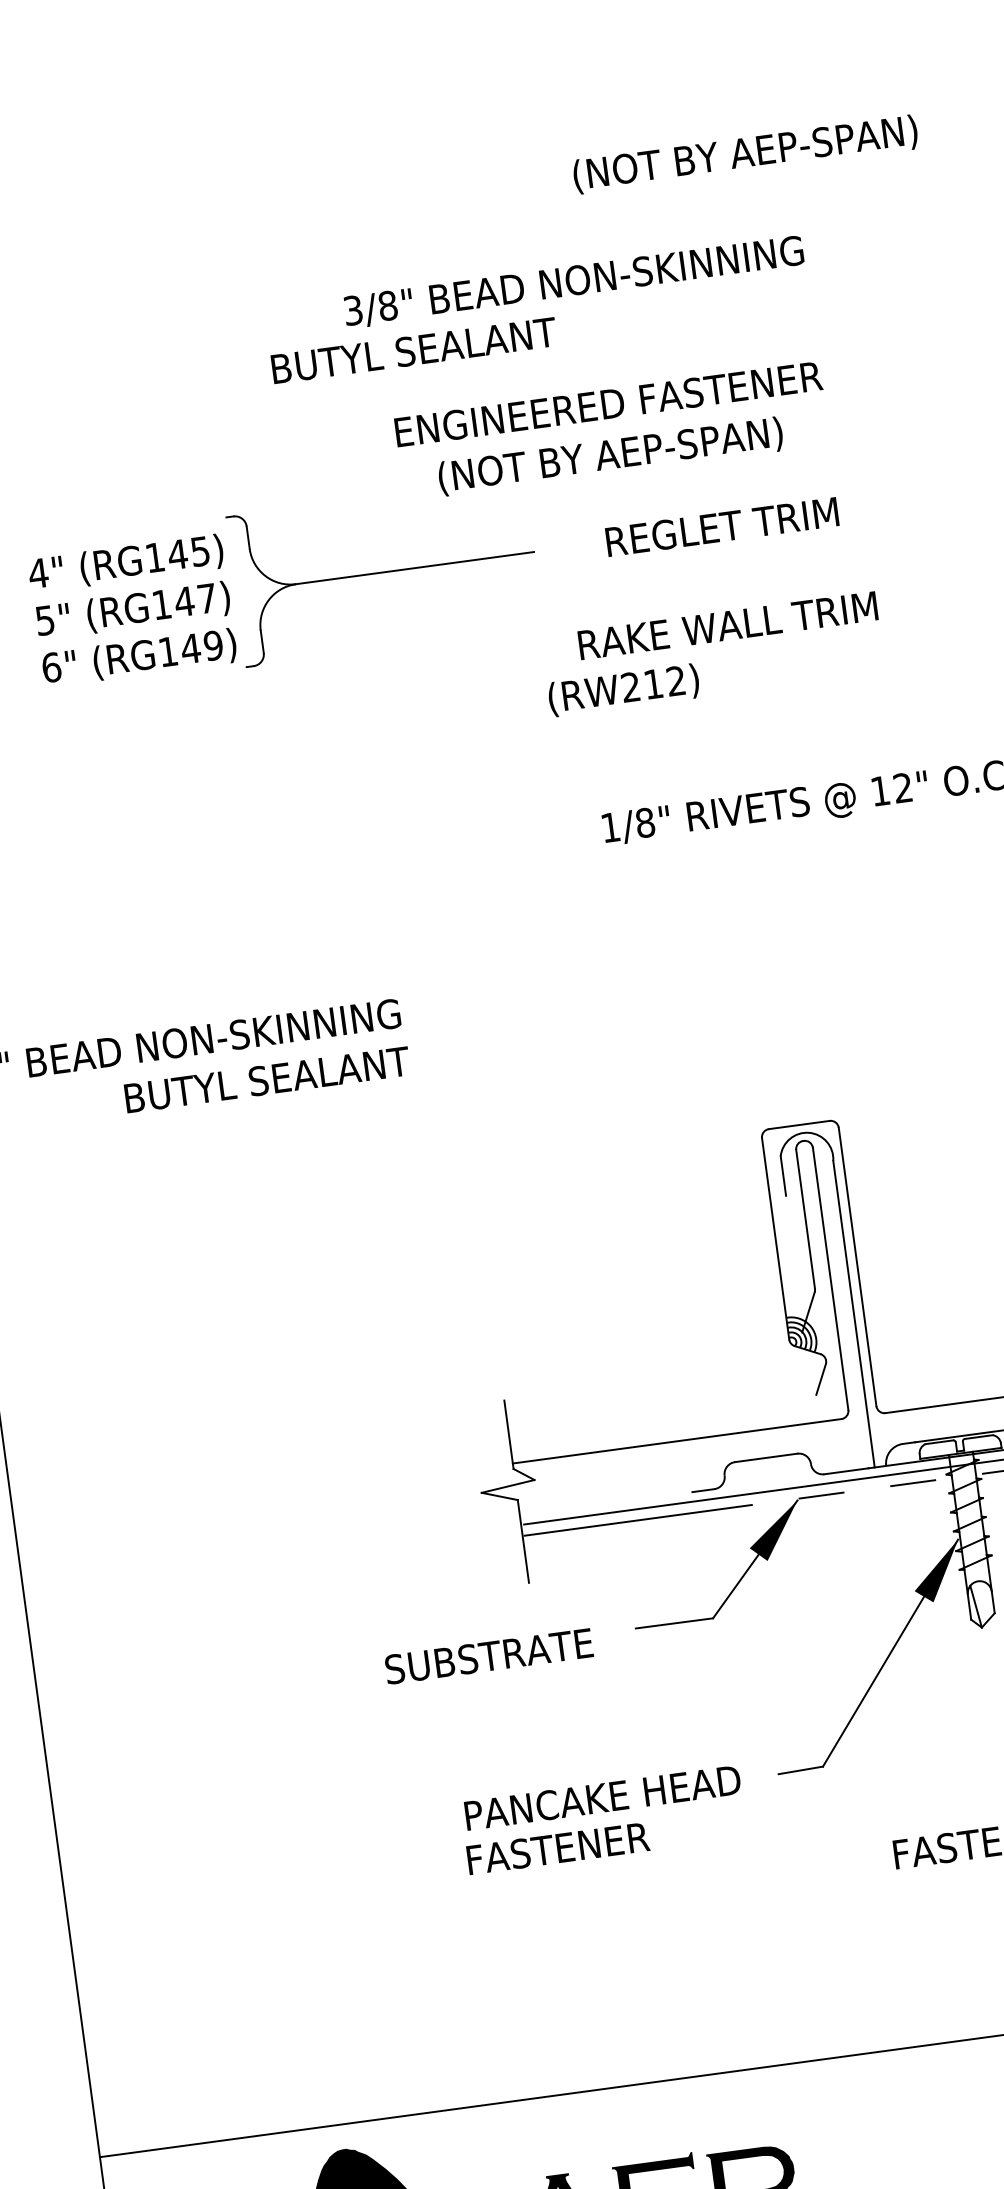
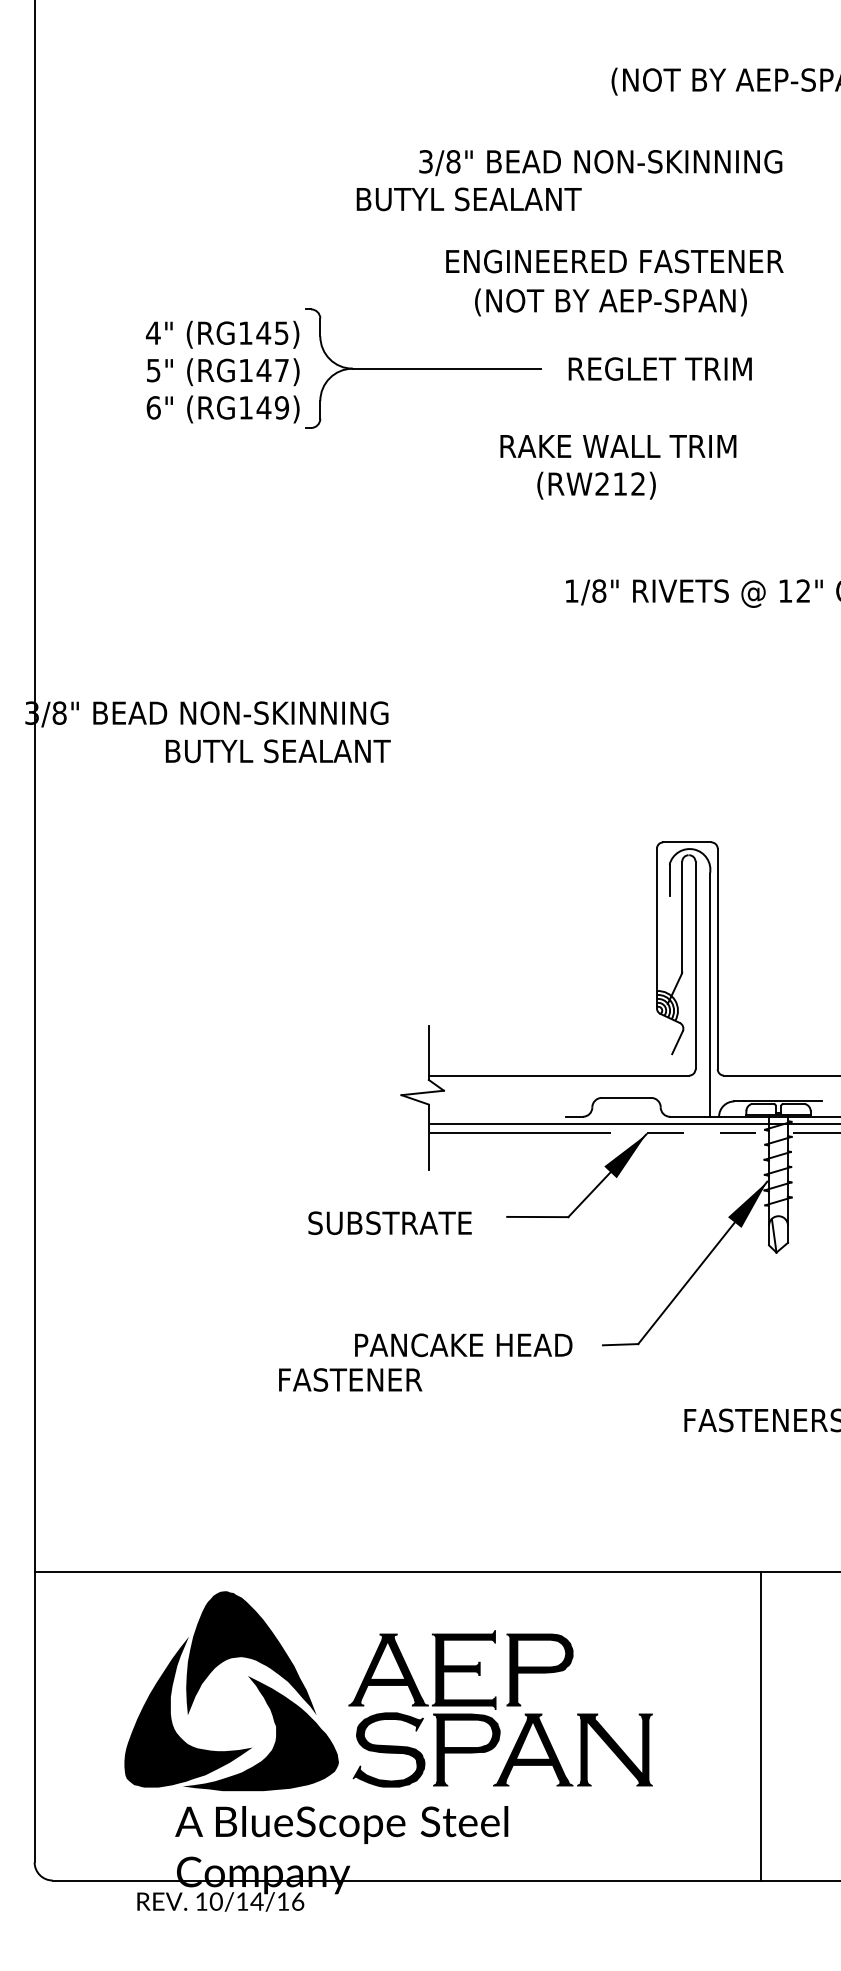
text: (721, 526) -> (659, 368), moved
text: (728, 625) -> (618, 446), moved
text: (557, 1847) -> (350, 1379), moved

